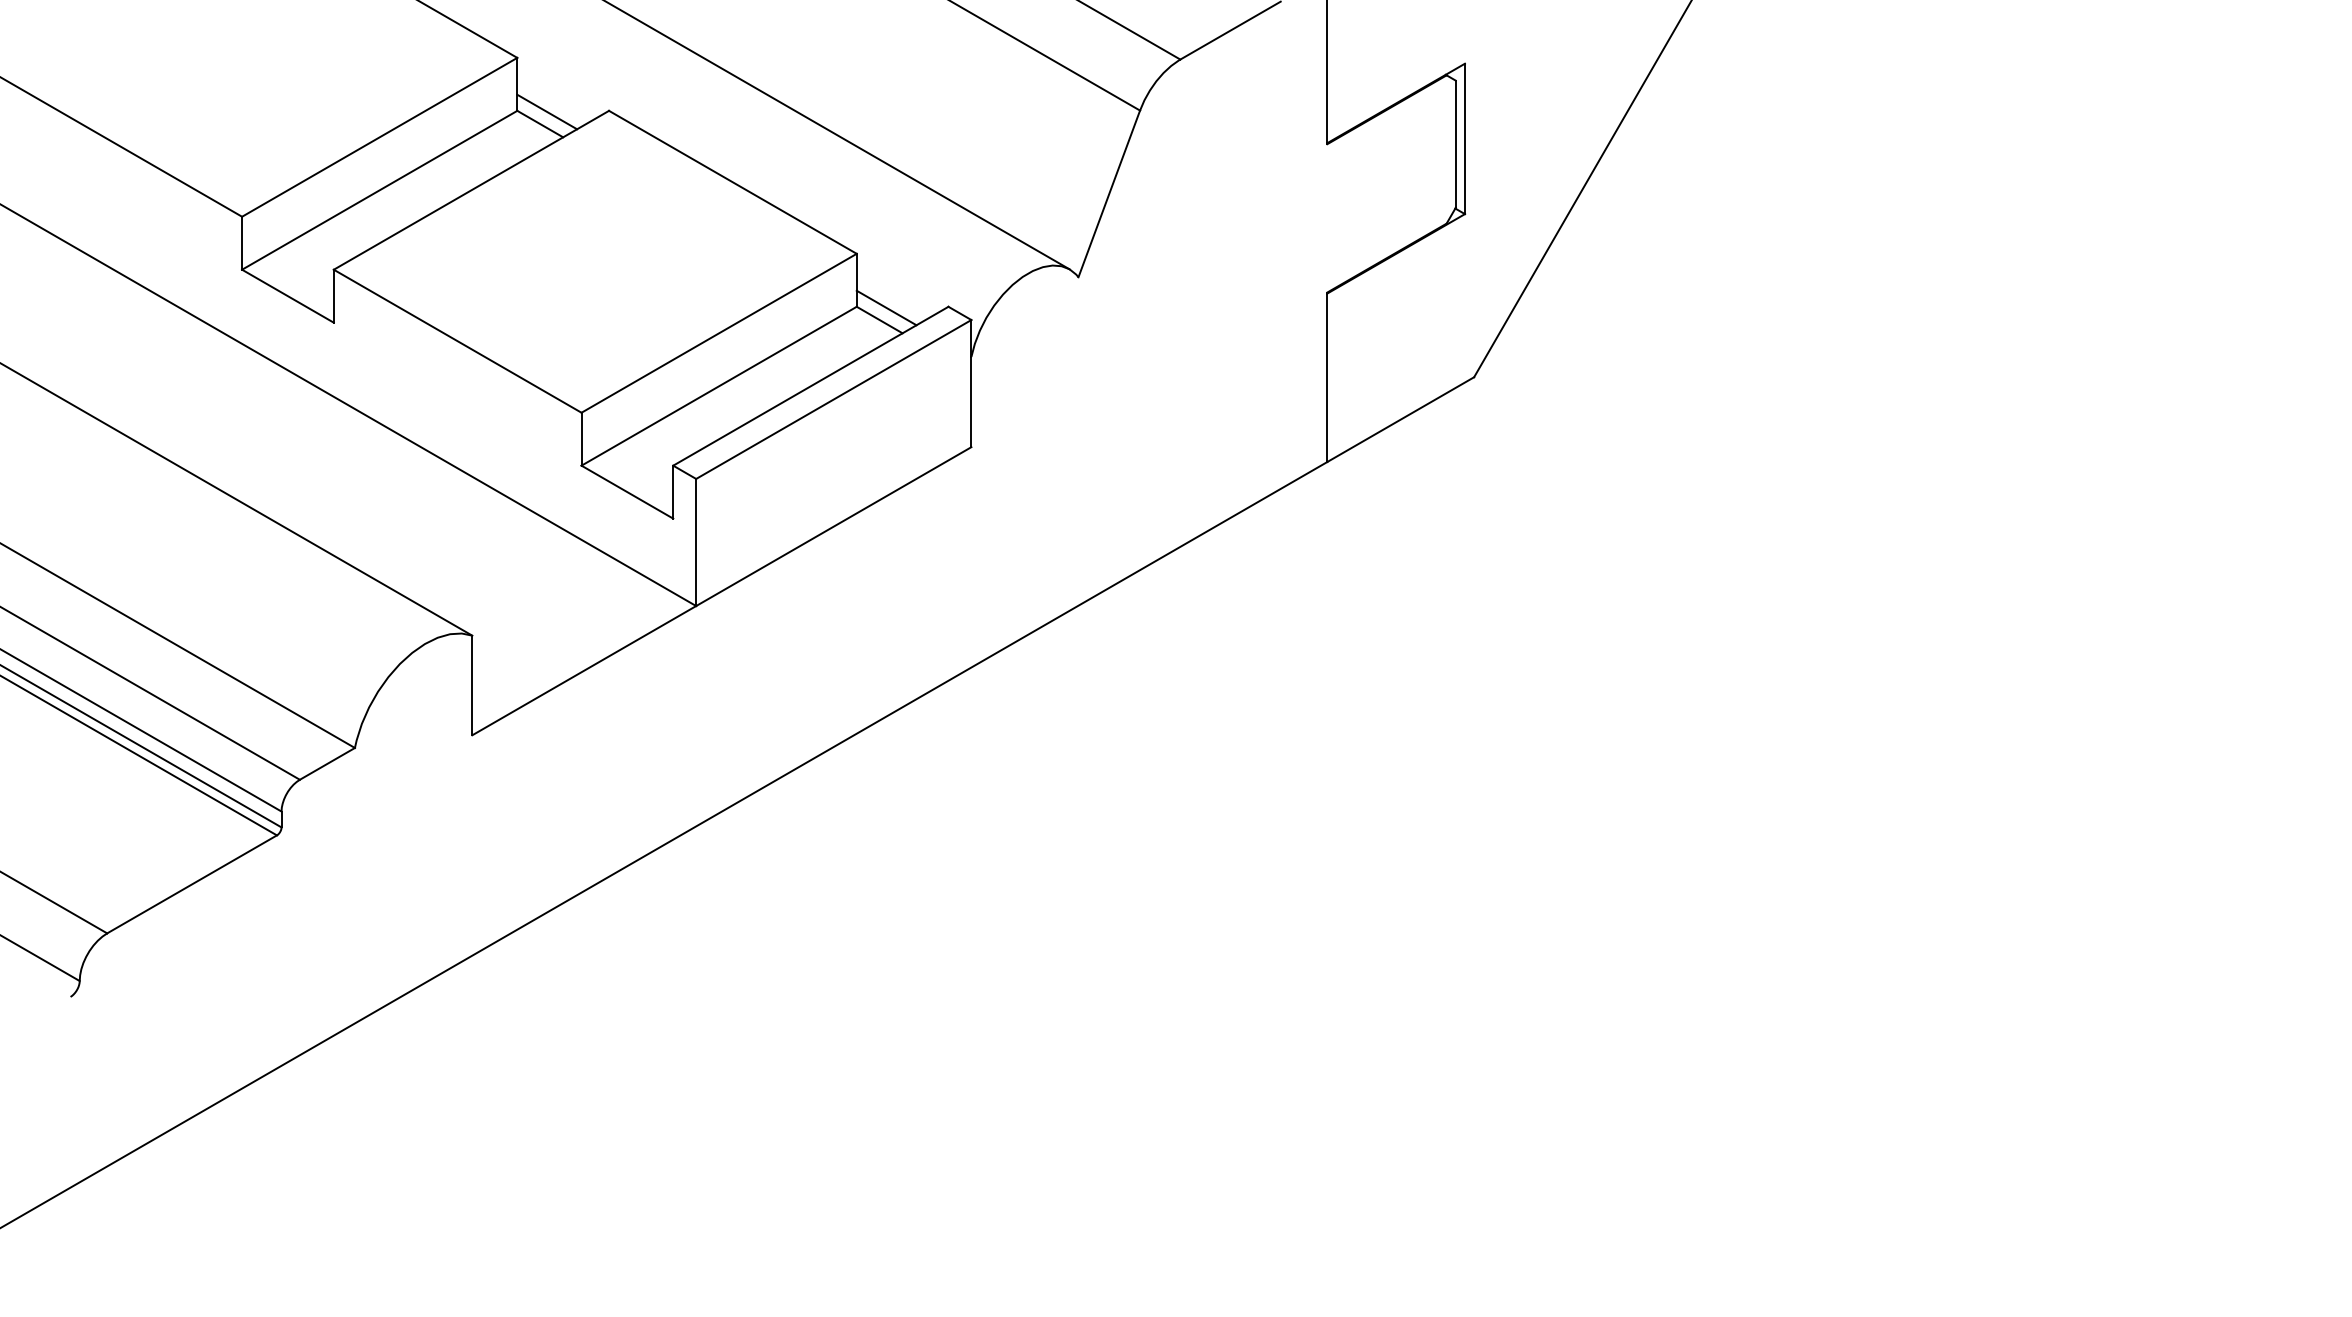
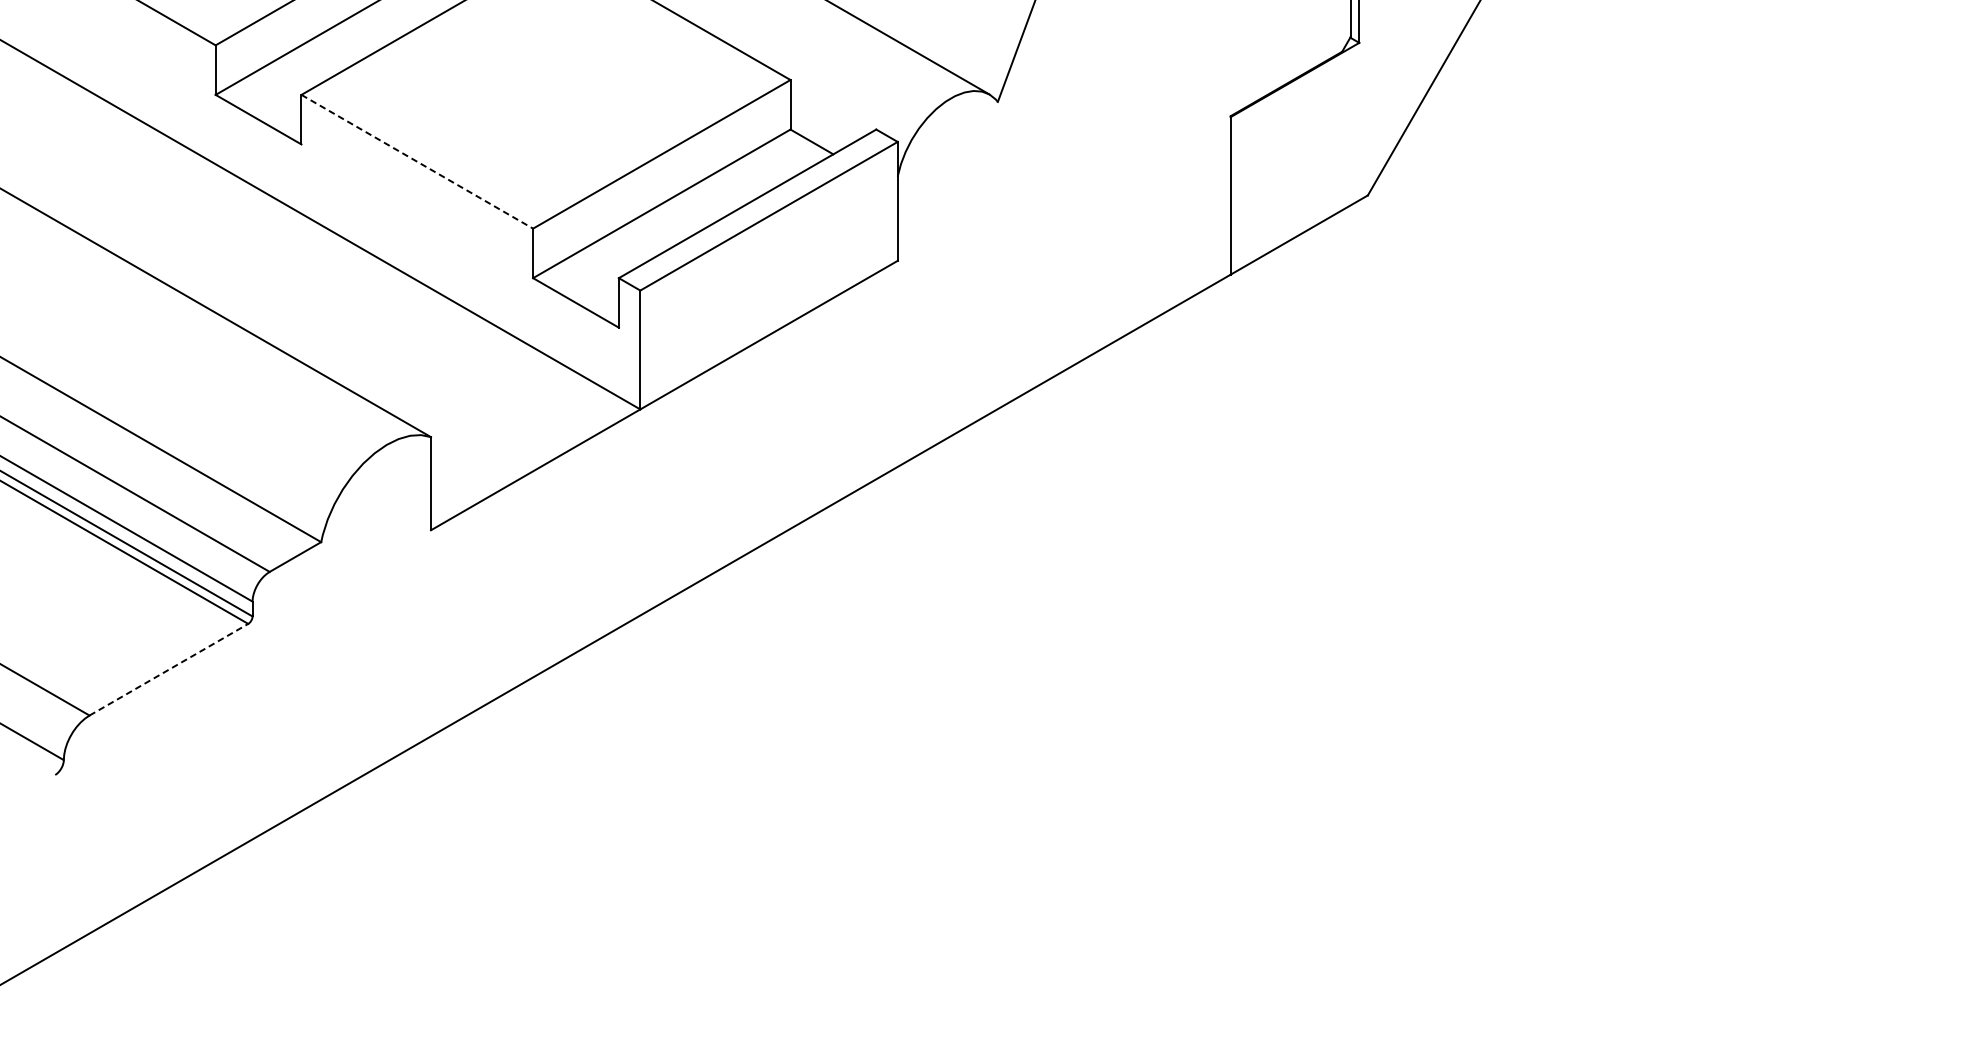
line: (886, 307) -> (818, 130), removed
line: (458, 341) -> (418, 162), solid -> dashed
line: (192, 884) -> (169, 669), solid -> dashed

